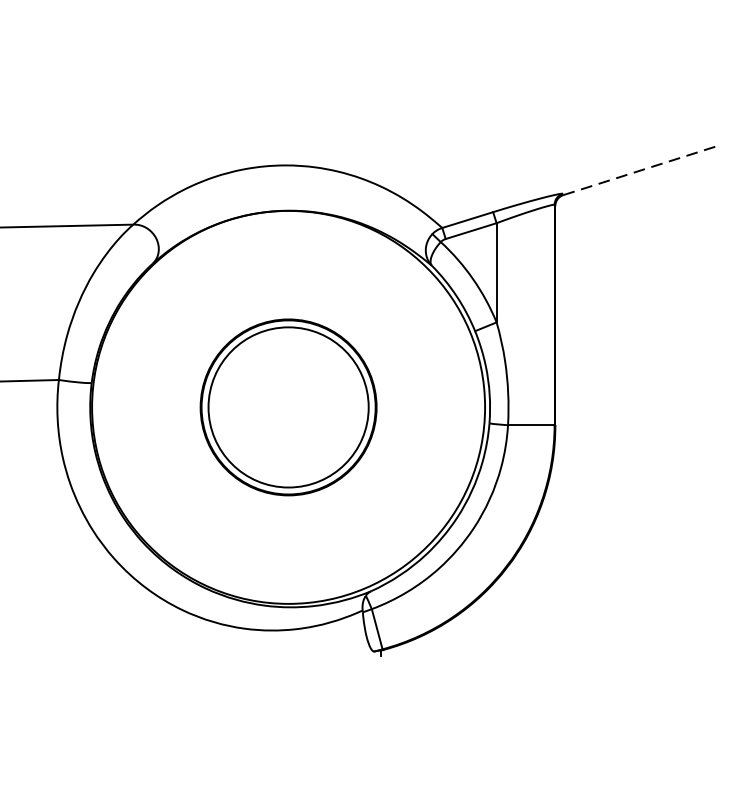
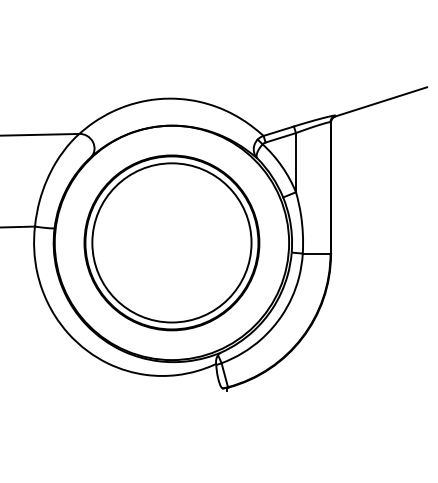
line: (640, 170) -> (381, 101), dashed -> solid
part: (287, 406) -> (171, 242), size x1.67

